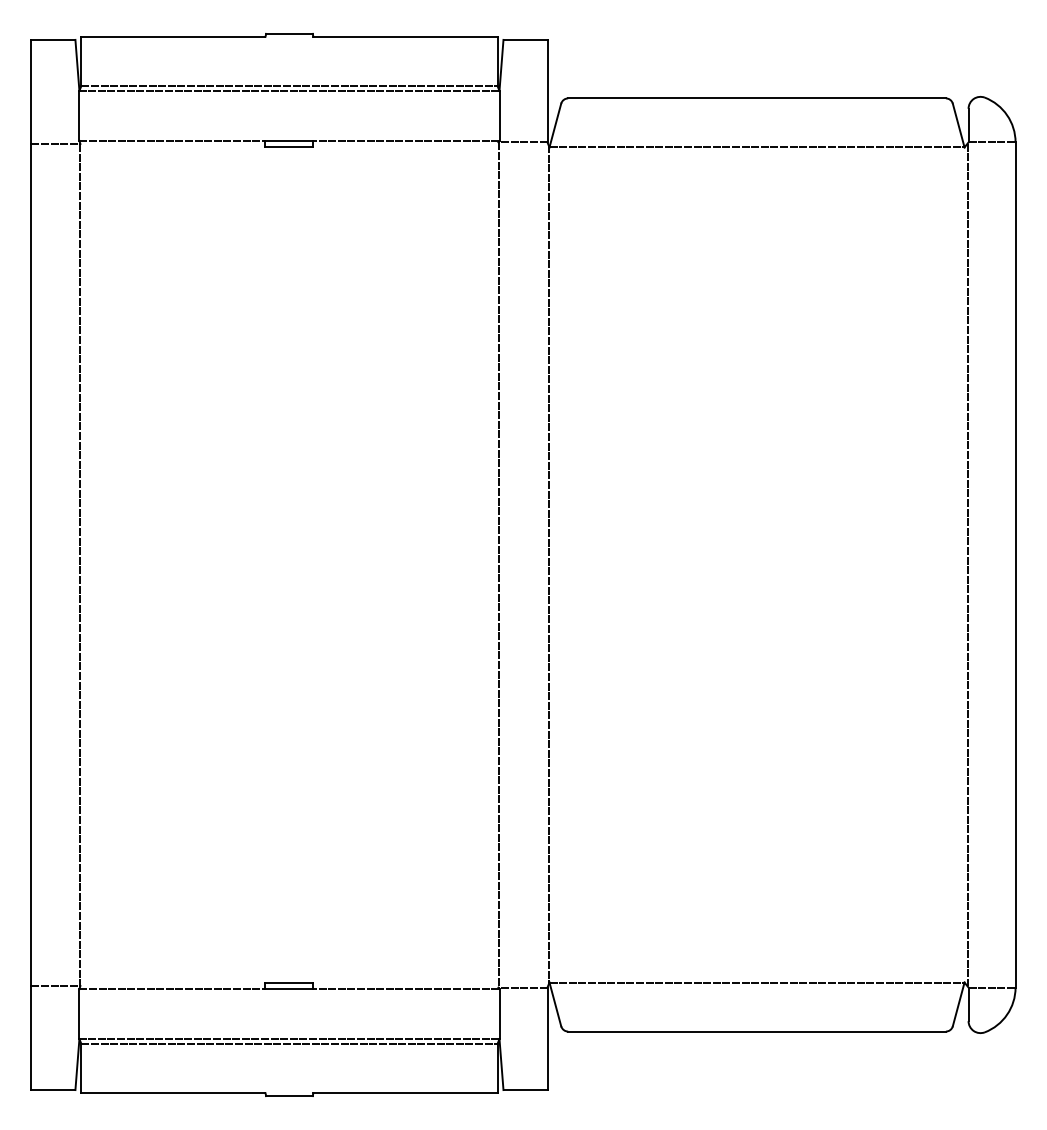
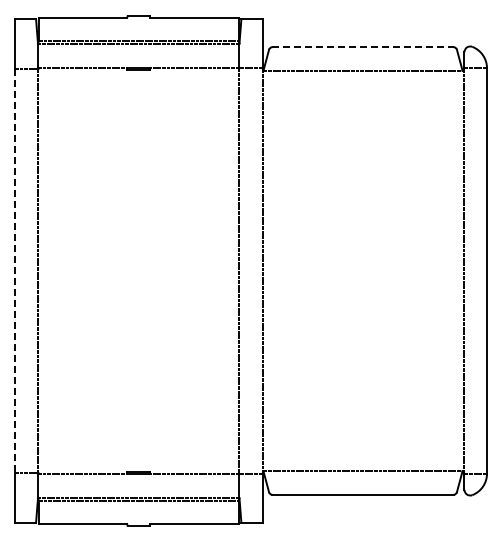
line: (758, 99) -> (363, 47), solid -> dashed
line: (30, 566) -> (14, 271), solid -> dashed

